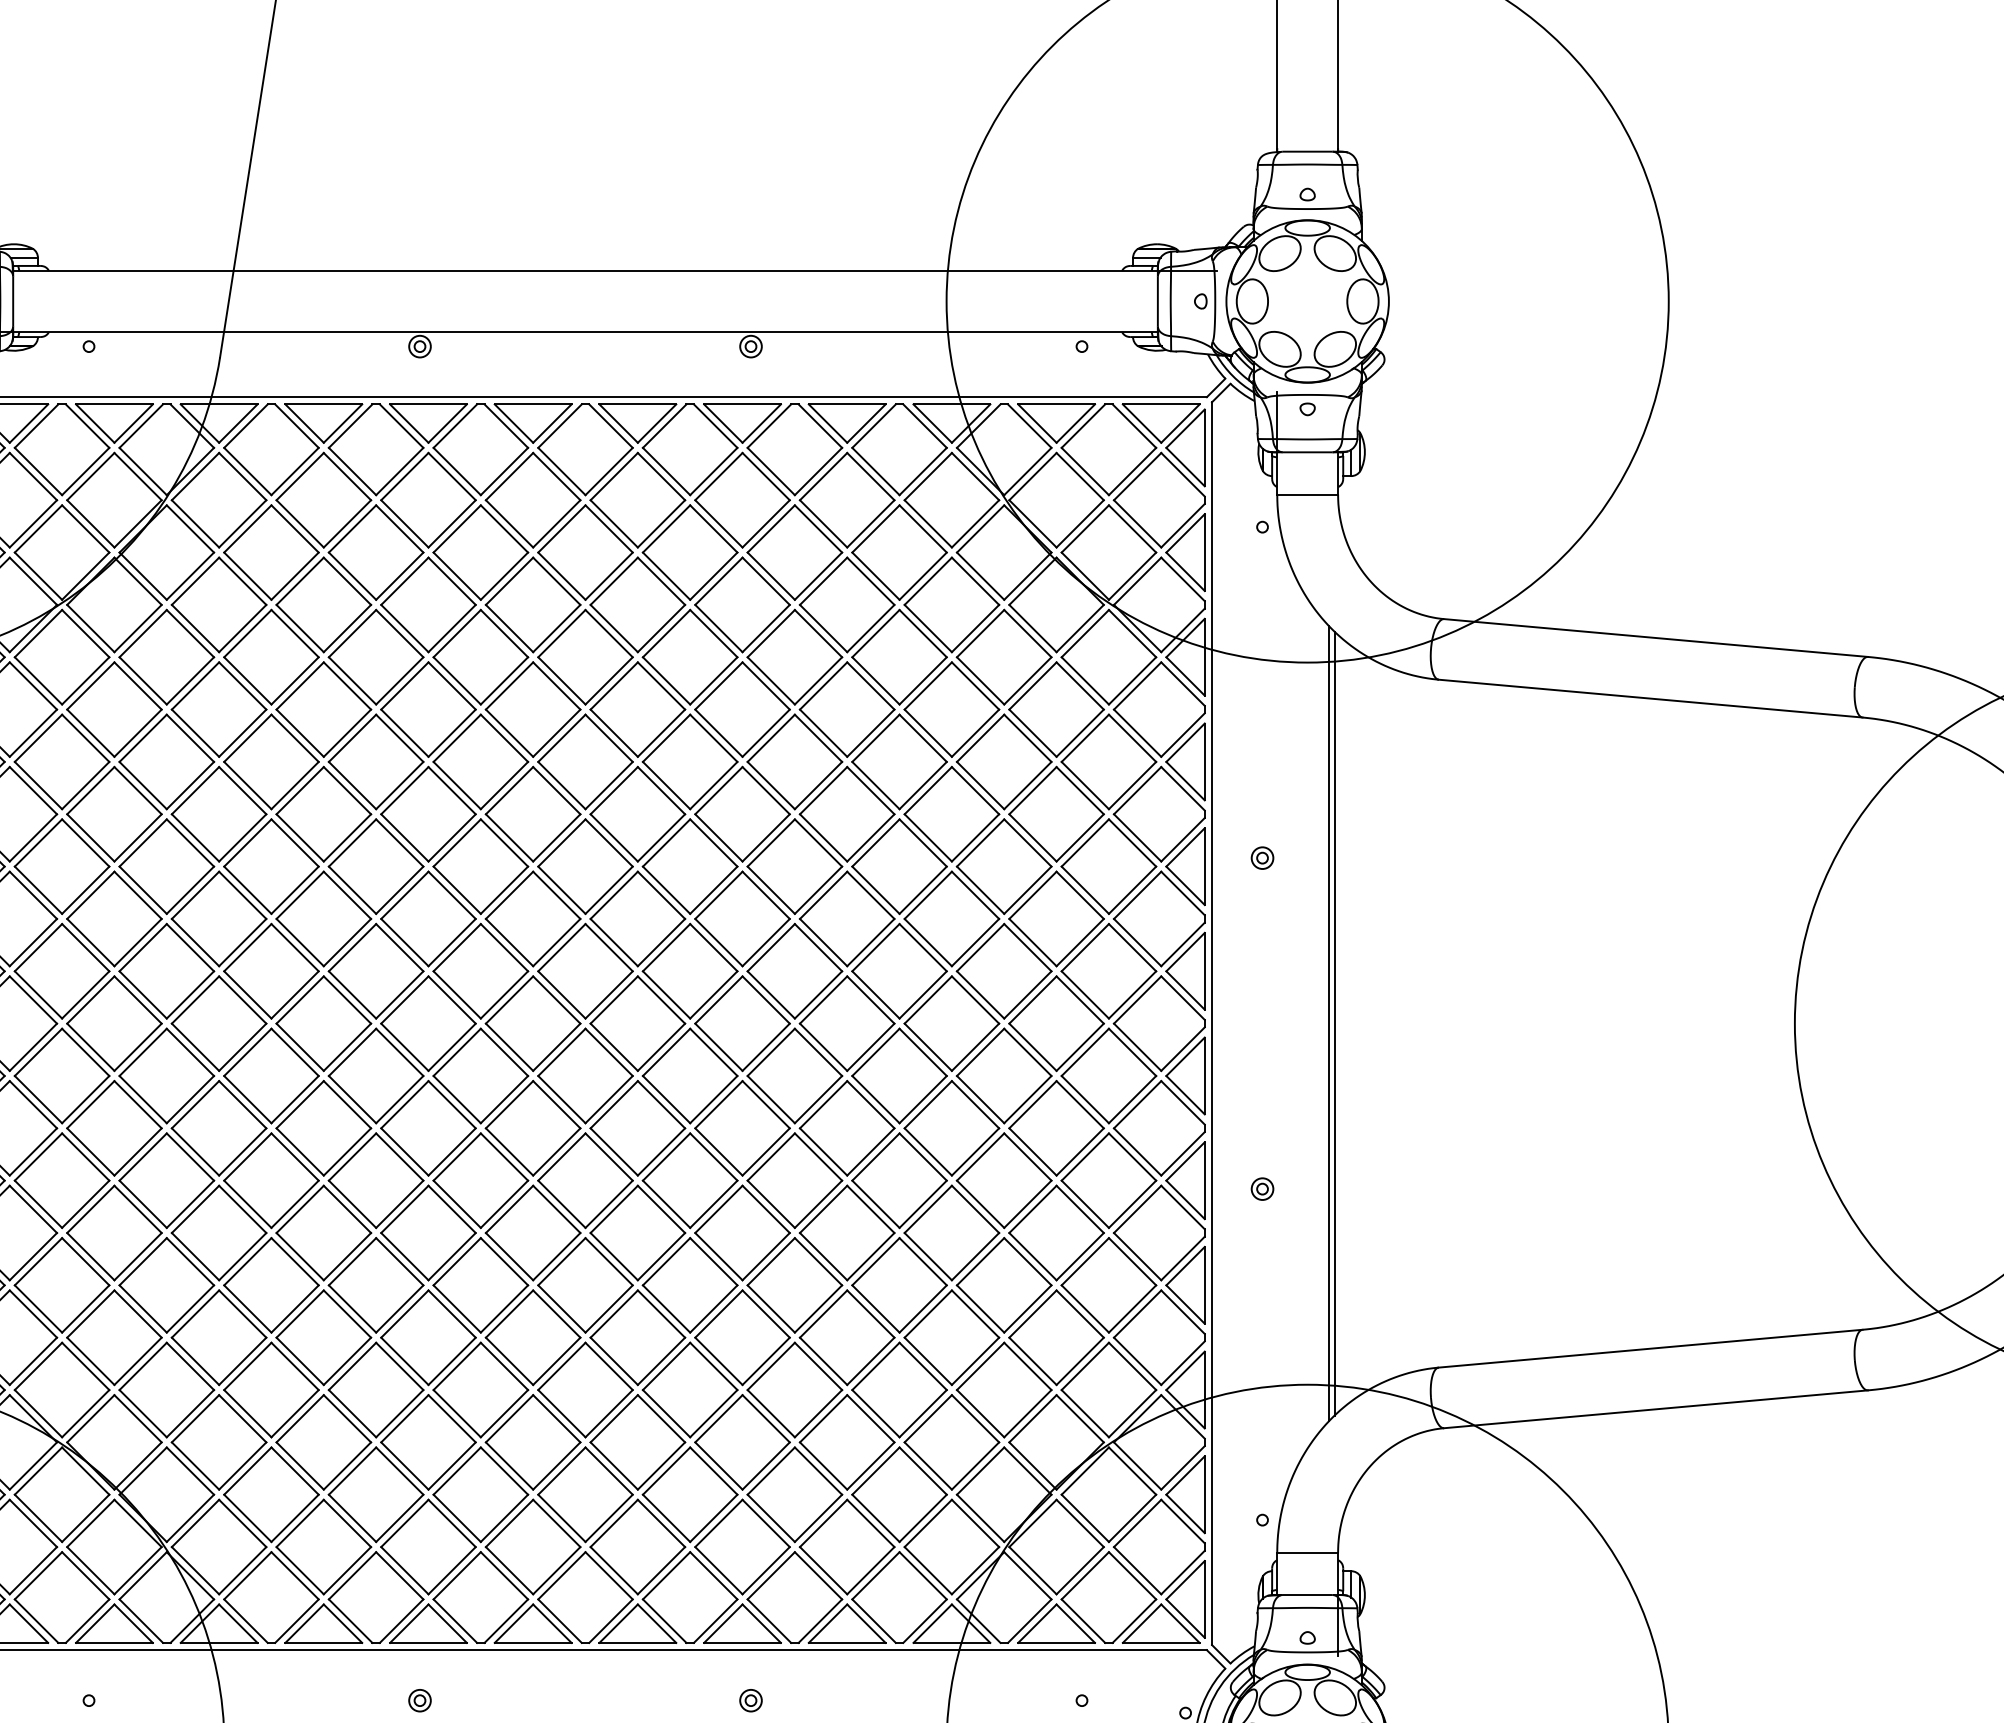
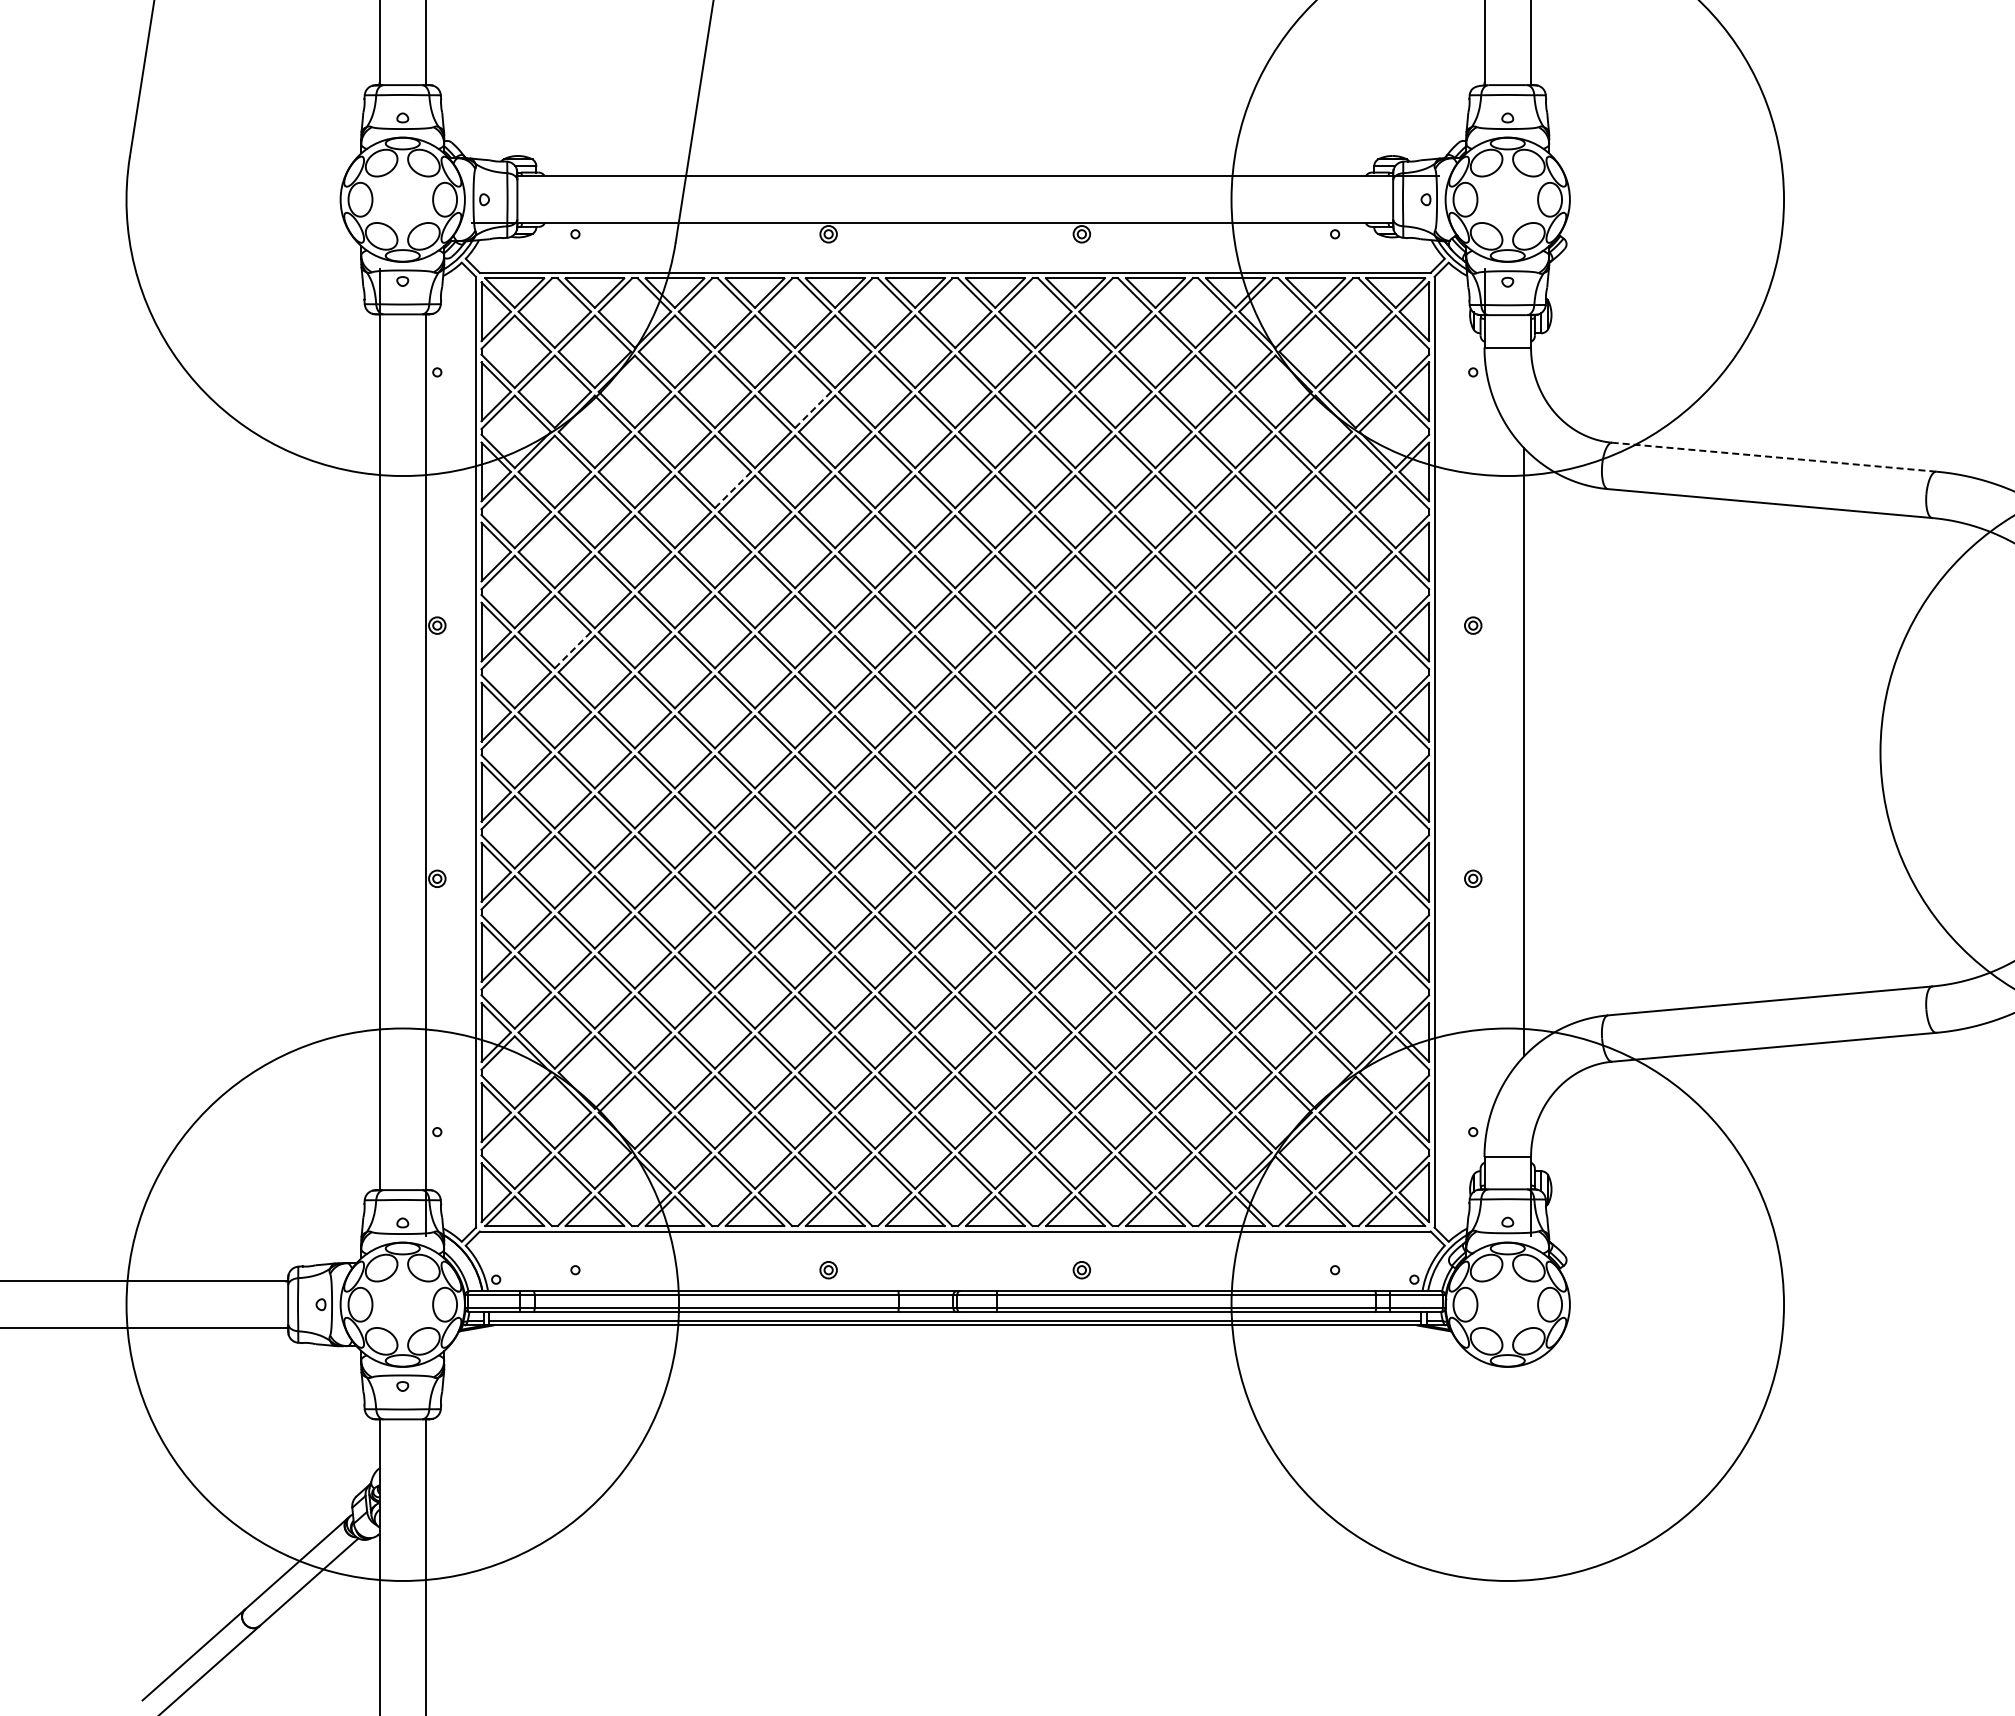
line: (400, 575) -> (813, 409), solid -> dashed
line: (1656, 638) -> (1774, 457), solid -> dashed
line: (295, 681) -> (733, 490), solid -> dashed
line: (85, 890) -> (572, 650), solid -> dashed
line: (1334, 1023) -> (1528, 752), removed

